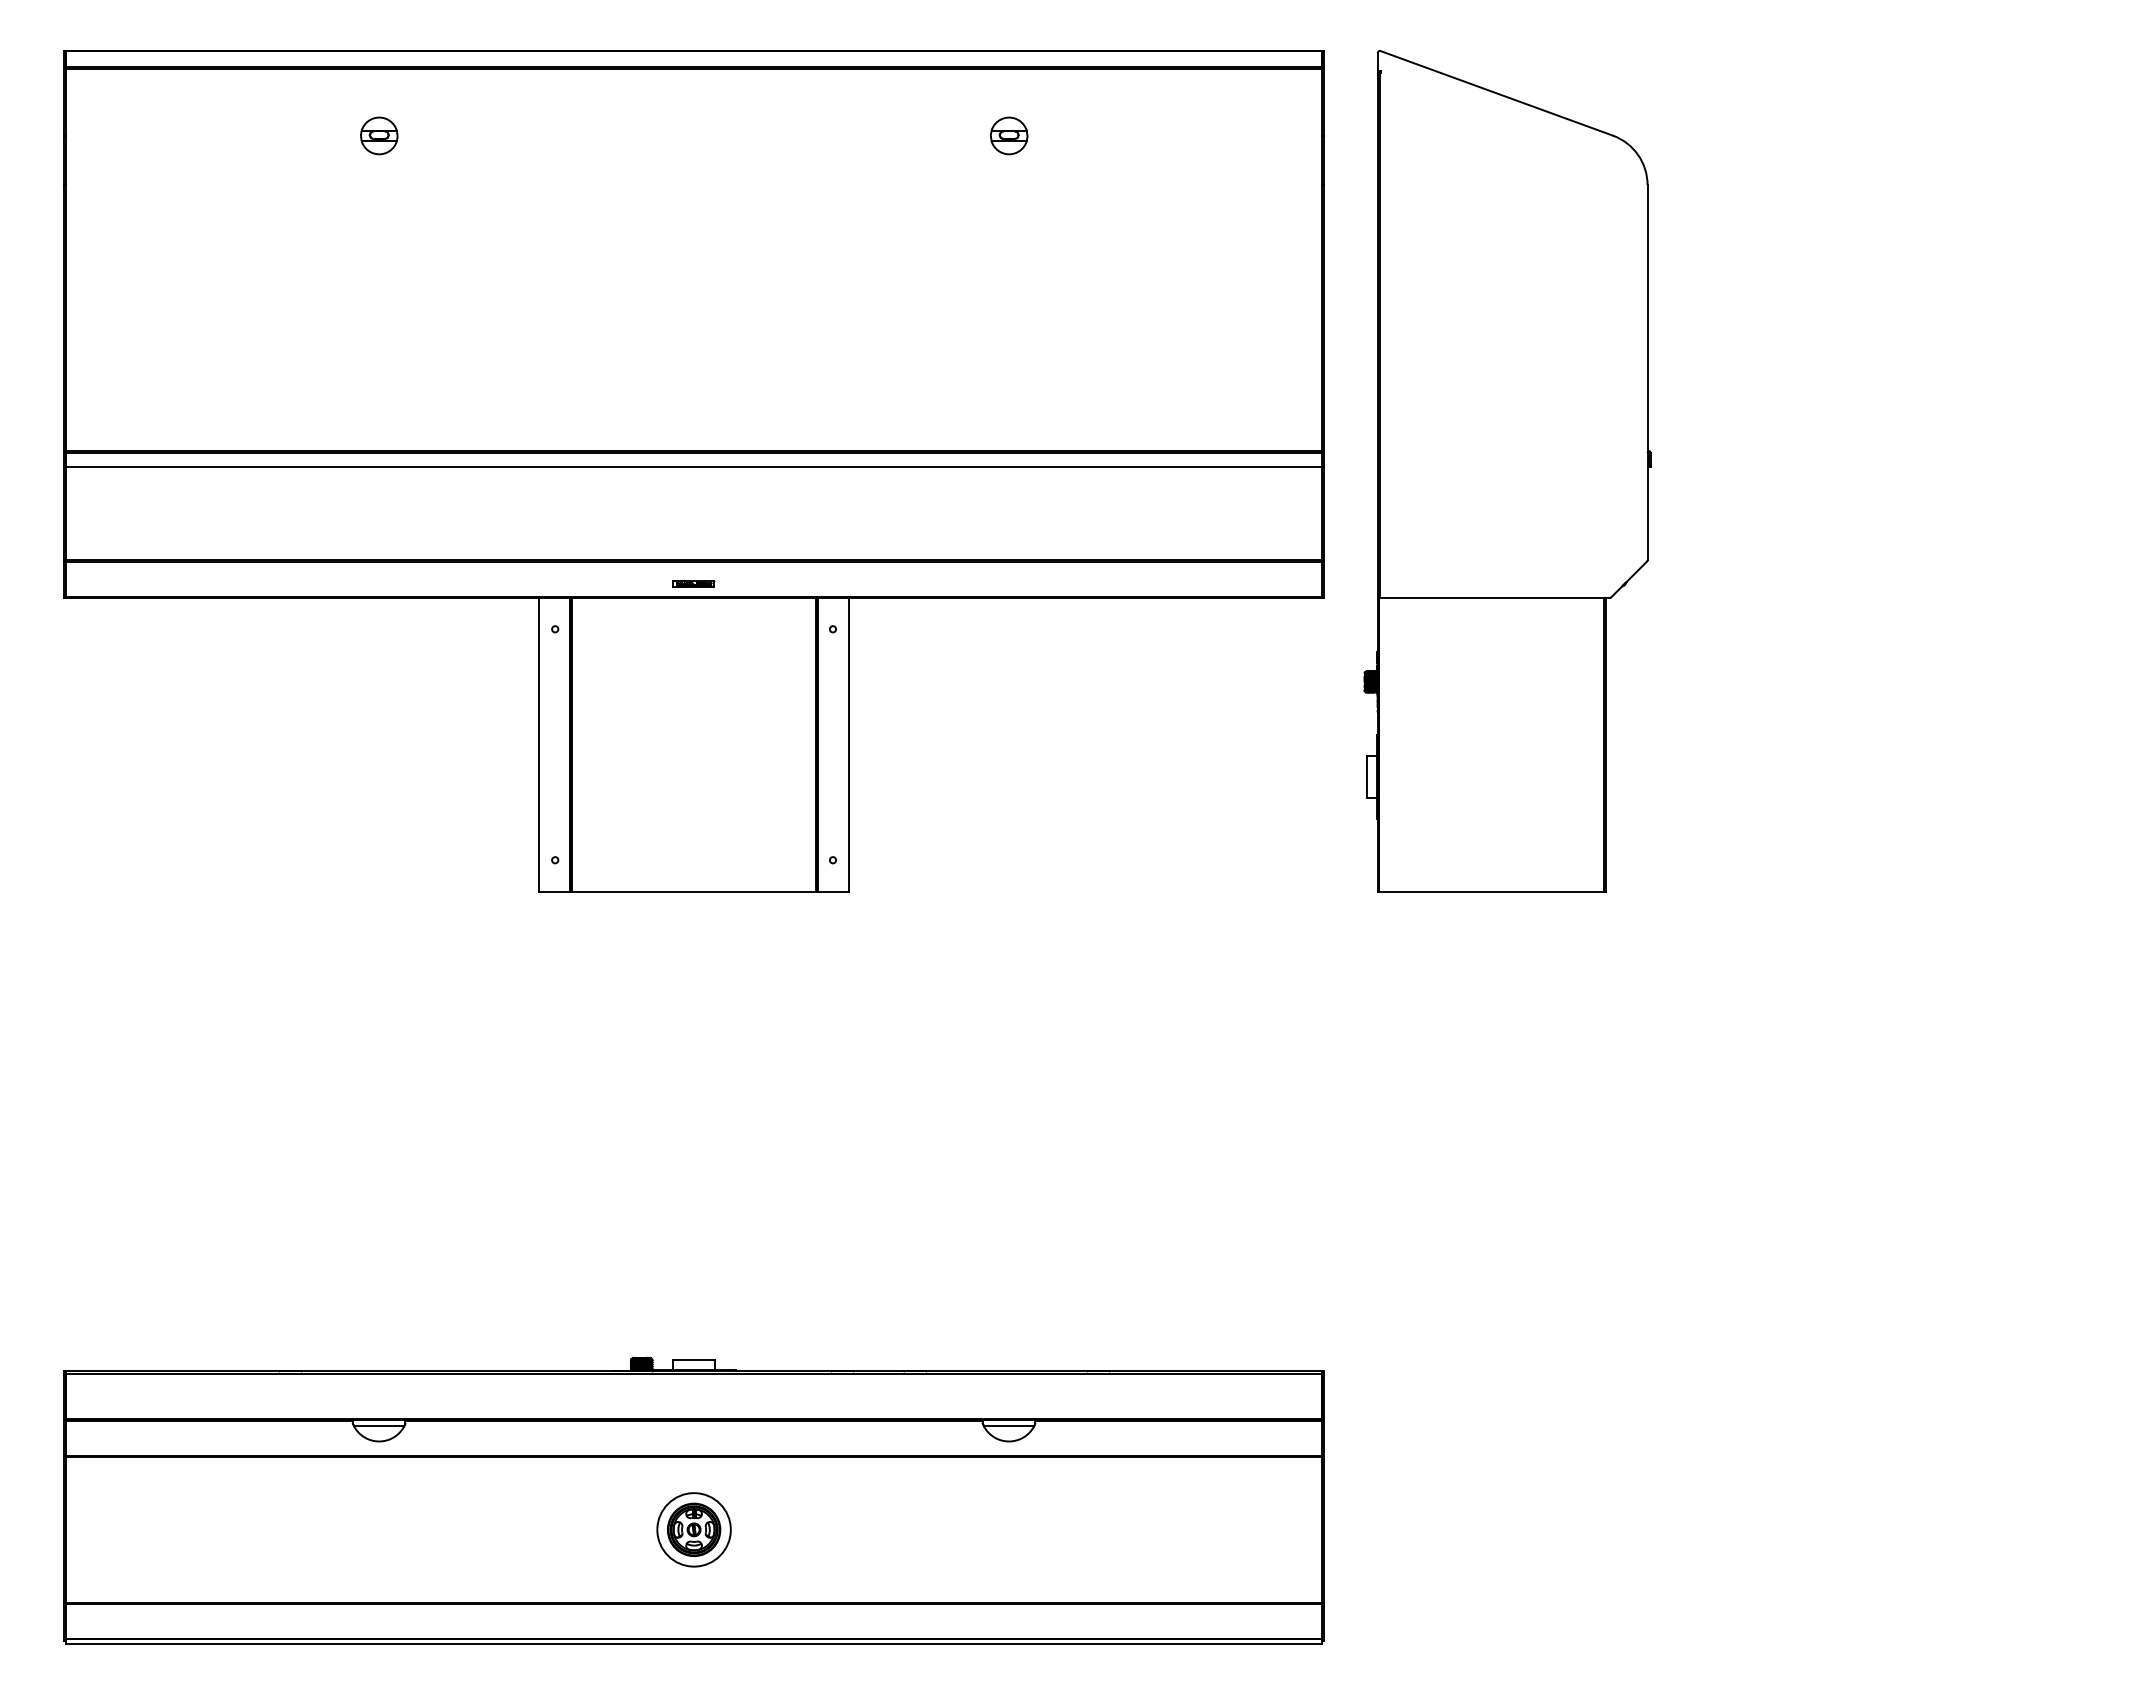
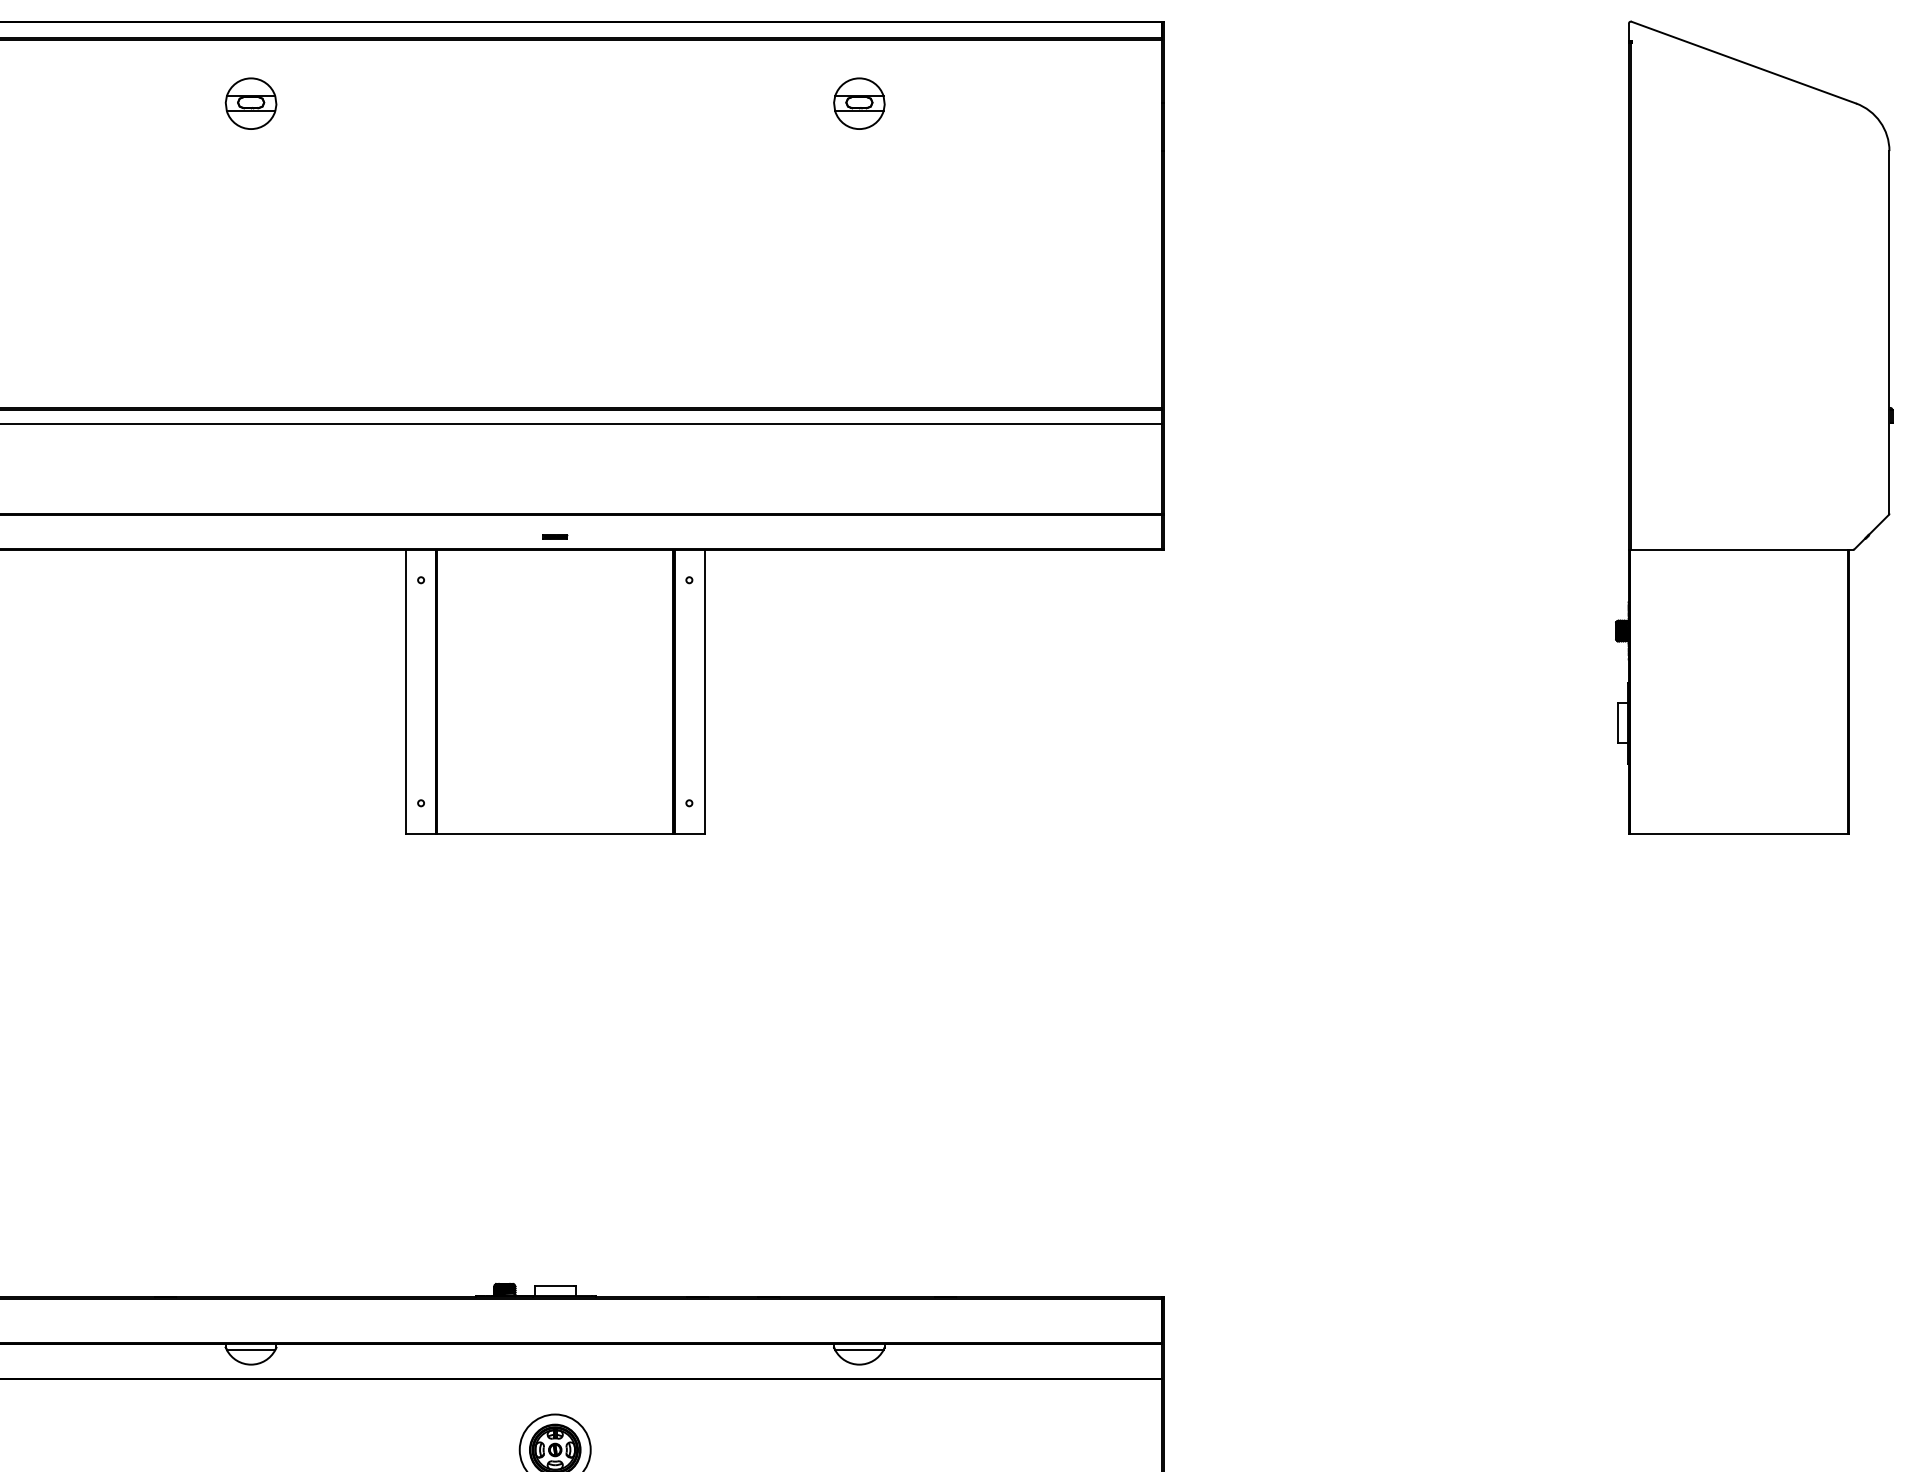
part: (379, 135) -> (251, 103), size x1.43
part: (1009, 135) -> (859, 103), size x1.43
part: (1507, 471) -> (1754, 427), moved
part: (694, 583) -> (555, 536), size x0.62

